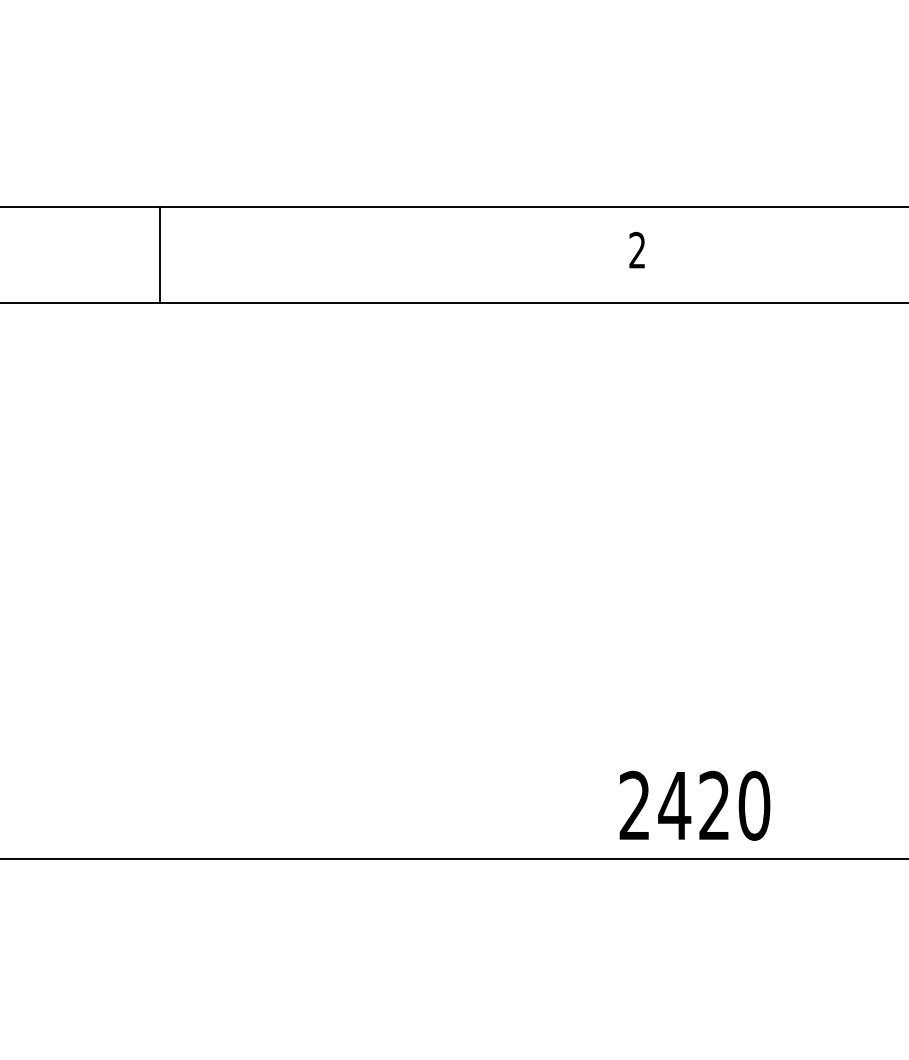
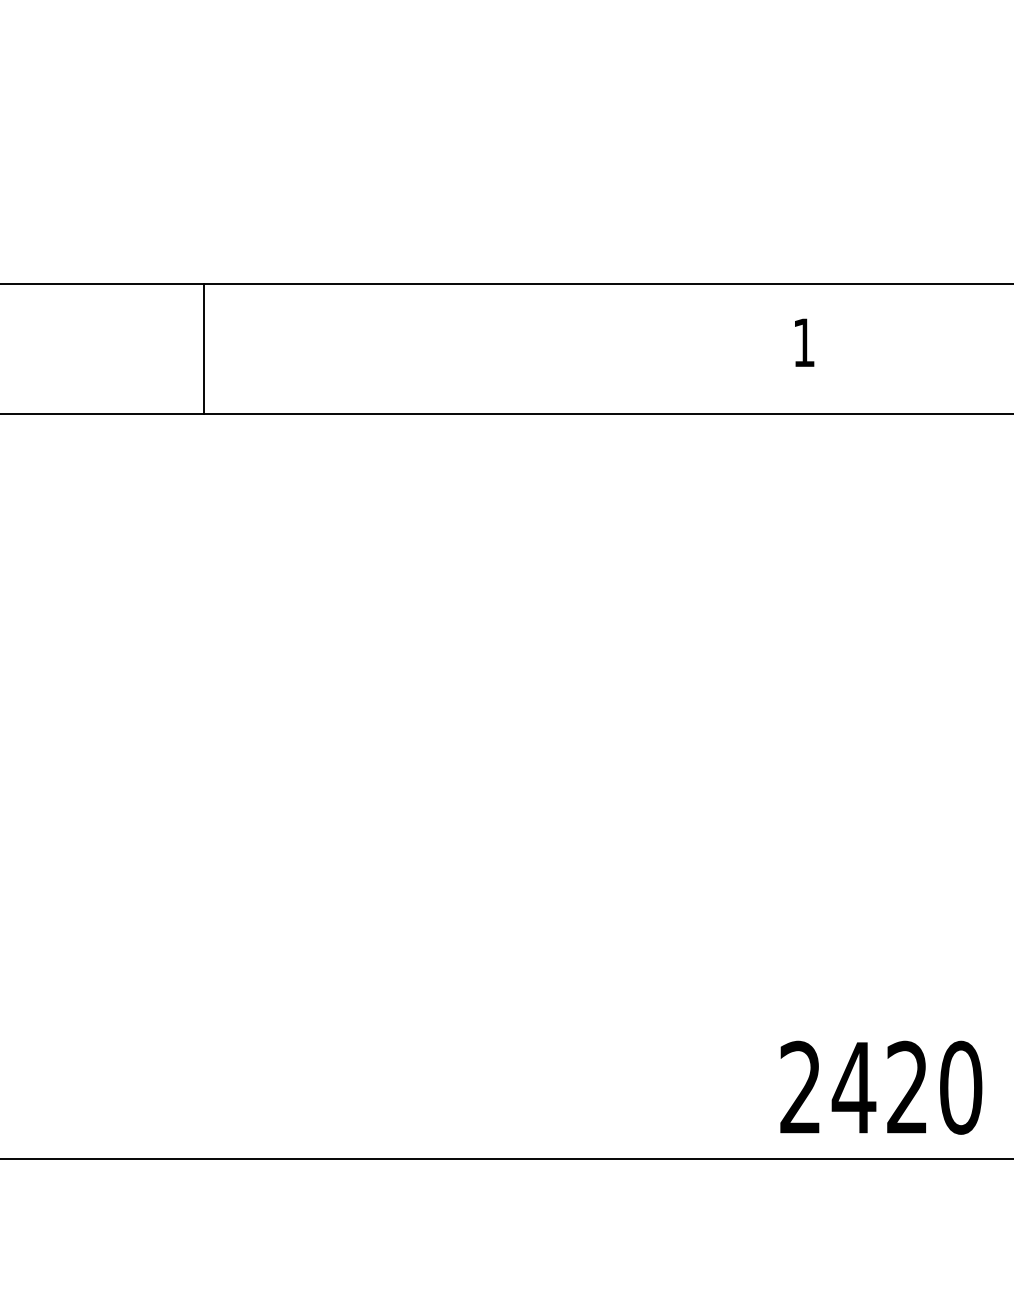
text: (636, 249) -> (802, 341), 2 -> 1
line: (159, 254) -> (203, 348), moved

